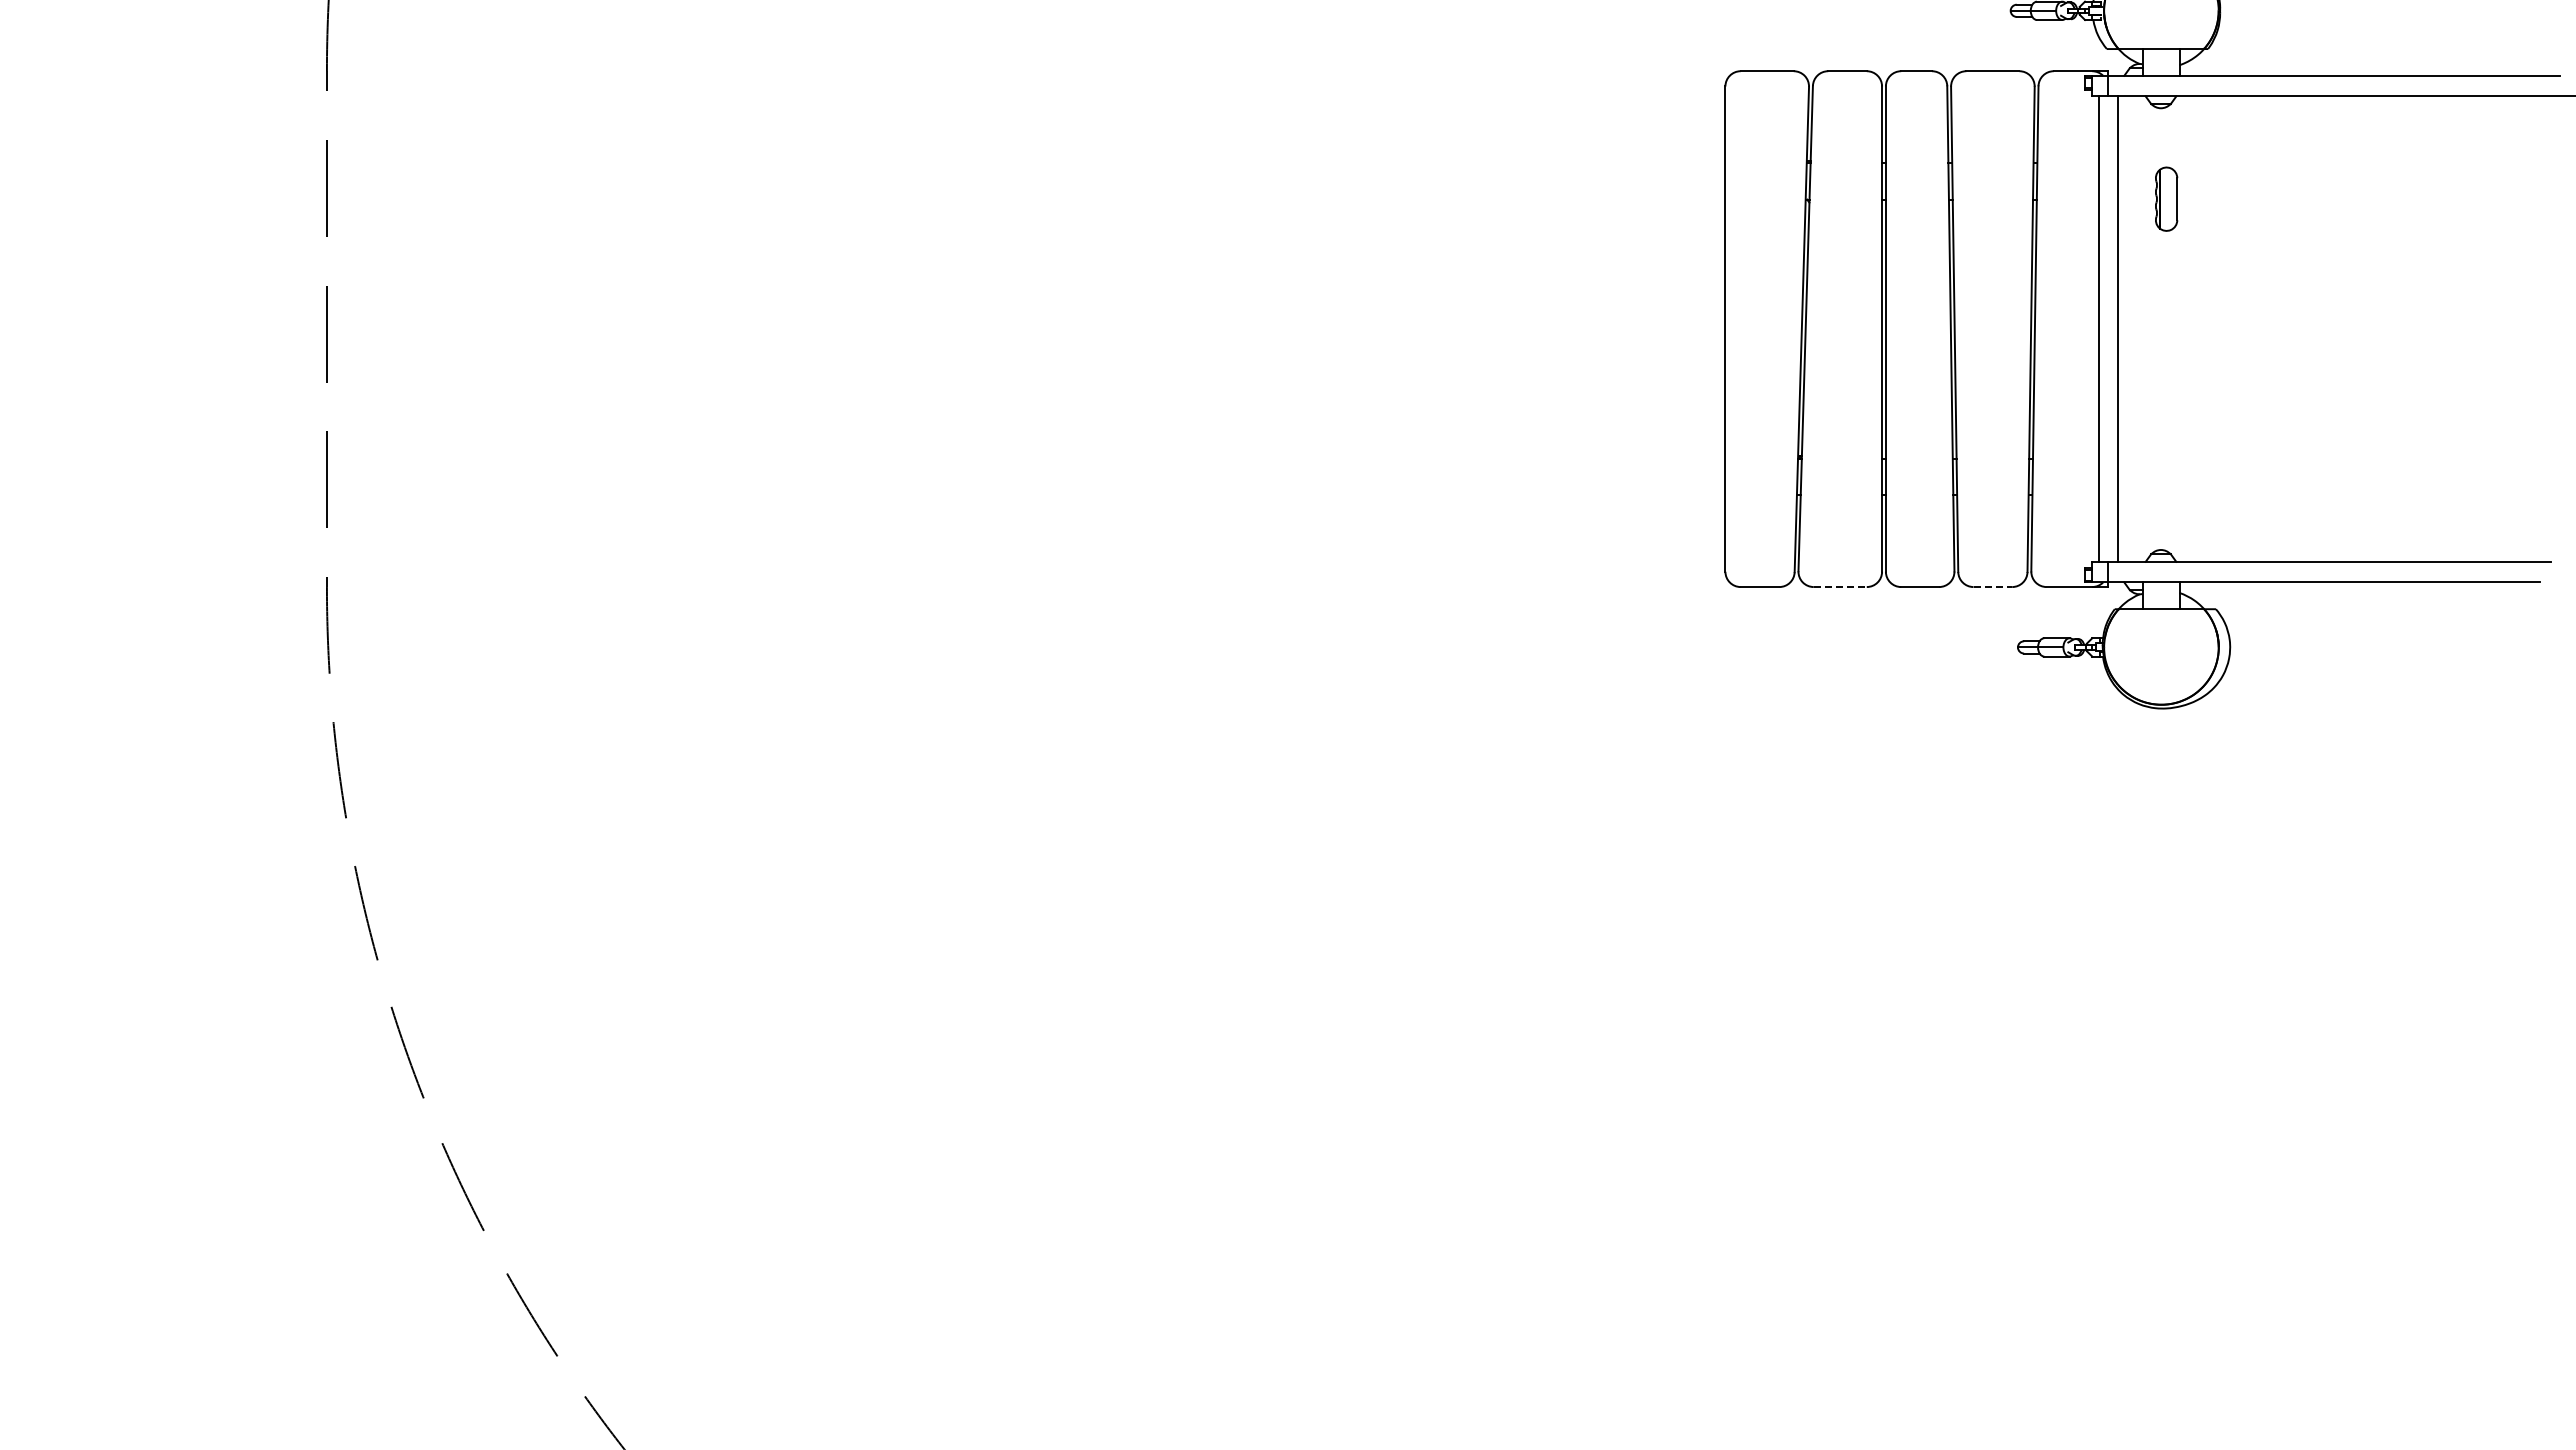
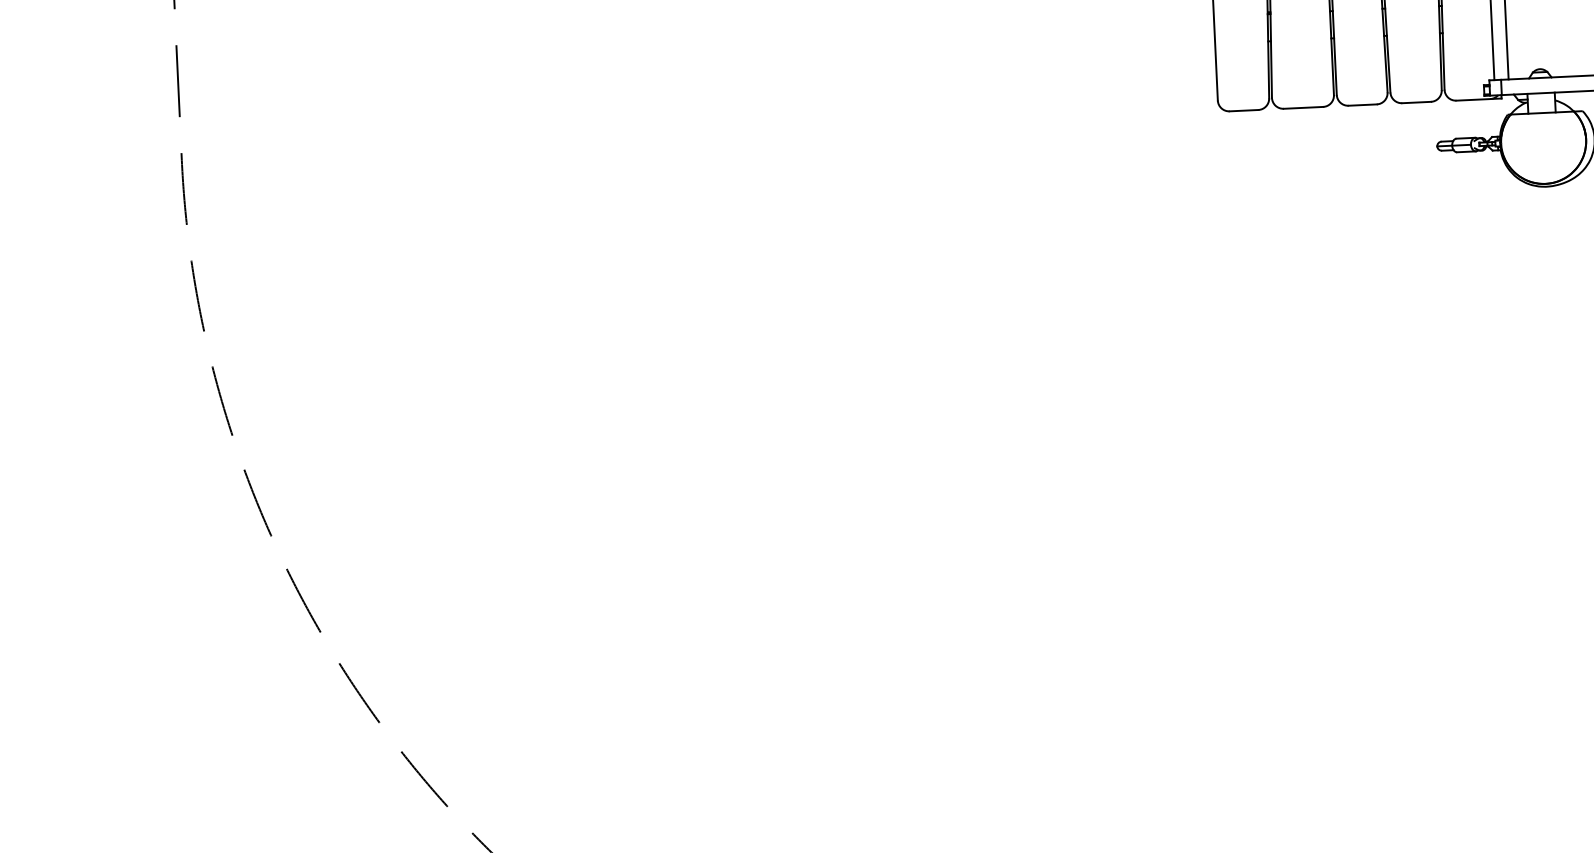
line: (1840, 587) -> (1303, 108), dashed -> solid
line: (1993, 587) -> (1417, 102), dashed -> solid

